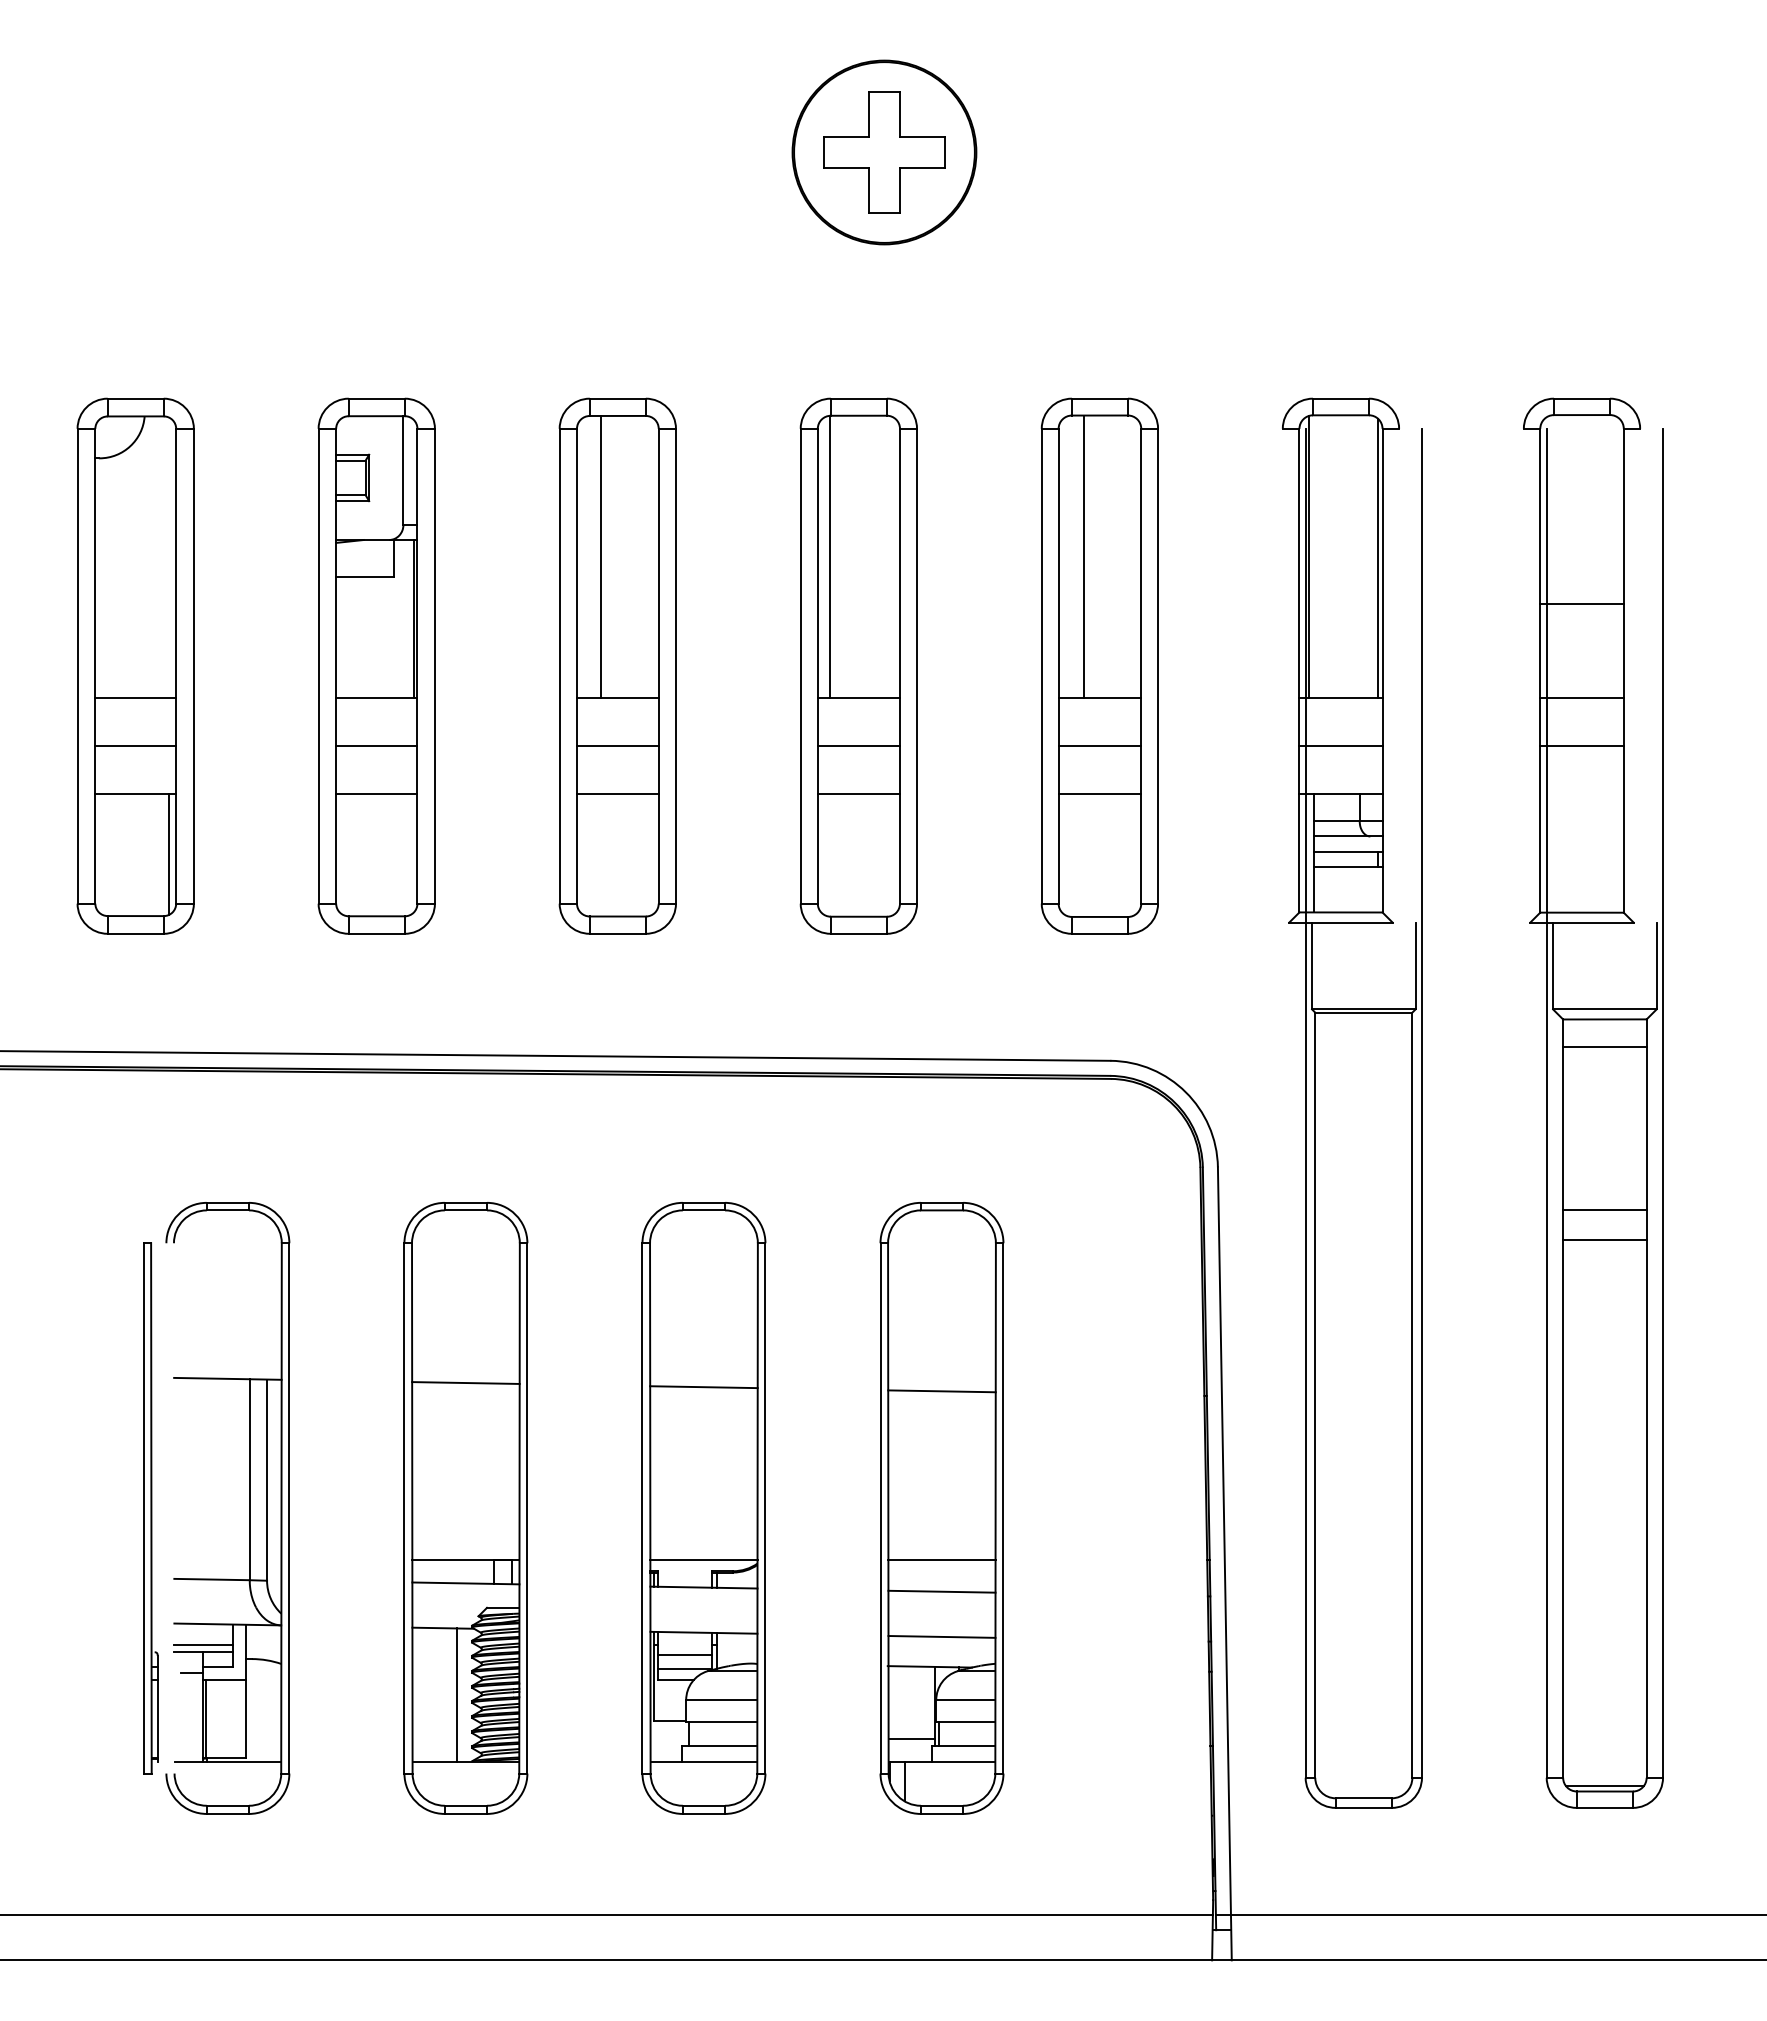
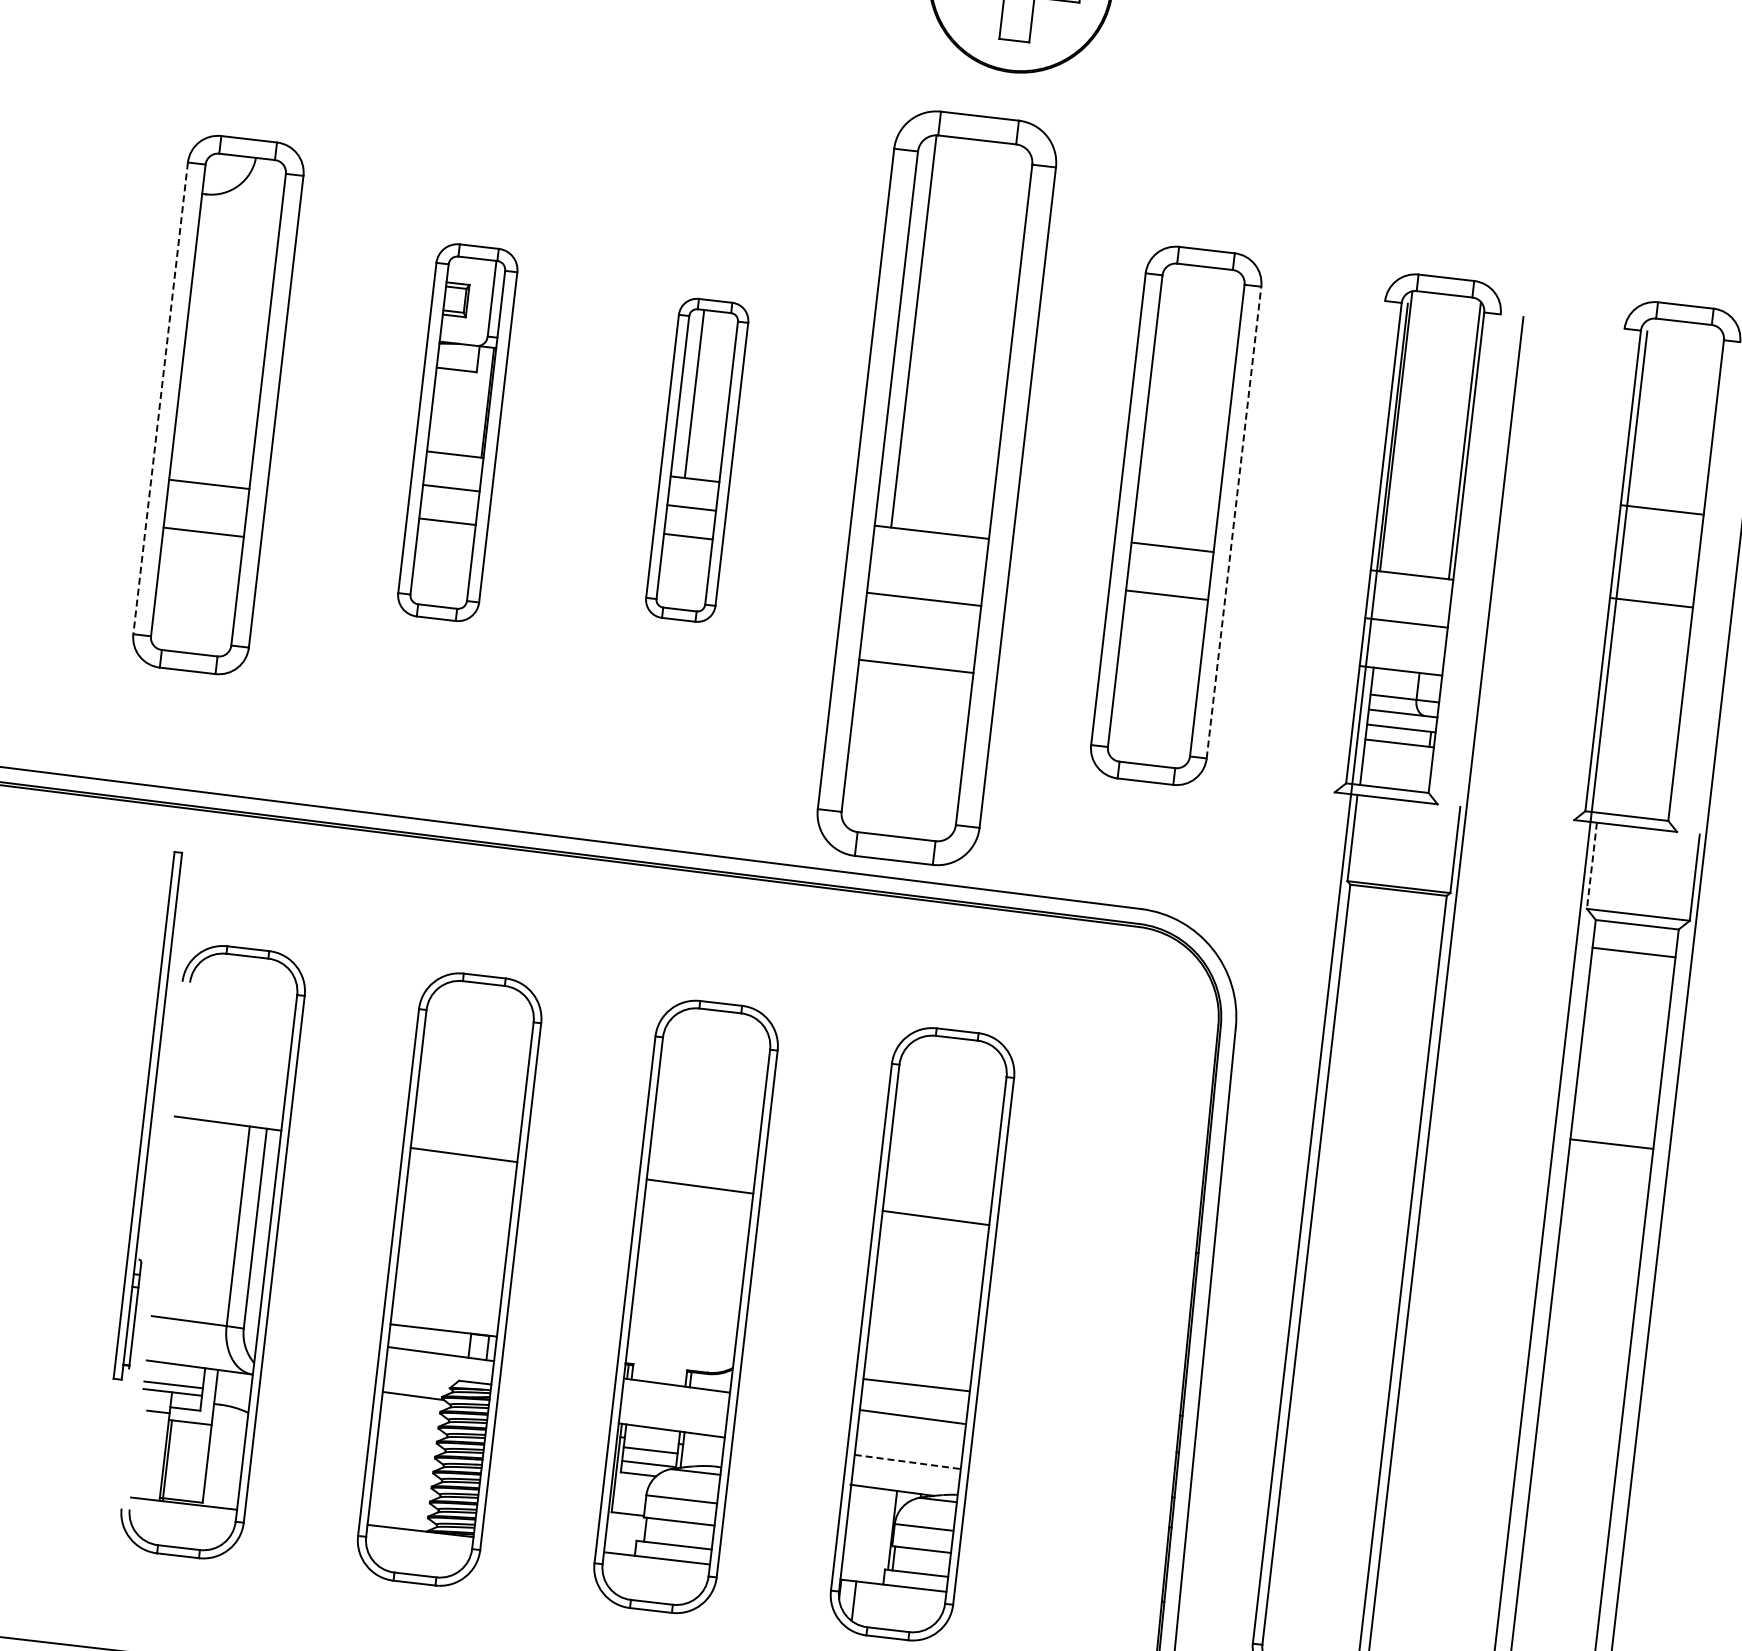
line: (1083, 556) -> (1172, 404), removed
part: (376, 665) -> (457, 431), size x0.7
part: (617, 665) -> (697, 459), size x0.6
part: (858, 665) -> (936, 487), size x1.4
line: (1158, 665) -> (1234, 521), solid -> dashed
line: (77, 666) -> (160, 398), solid -> dashed
line: (135, 697) -> (214, 436), removed
line: (1581, 746) -> (1645, 650), removed
line: (1099, 794) -> (1161, 643), removed
line: (168, 854) -> (229, 595), removed
line: (1553, 966) -> (1592, 866), solid -> dashed
line: (1604, 1210) -> (1614, 1114), removed
part: (150, 1508) -> (151, 1116), moved
line: (703, 1559) -> (679, 1357), removed
line: (942, 1636) -> (908, 1461), solid -> dashed
line: (456, 1694) -> (418, 1463), removed
line: (911, 1738) -> (865, 1559), removed

